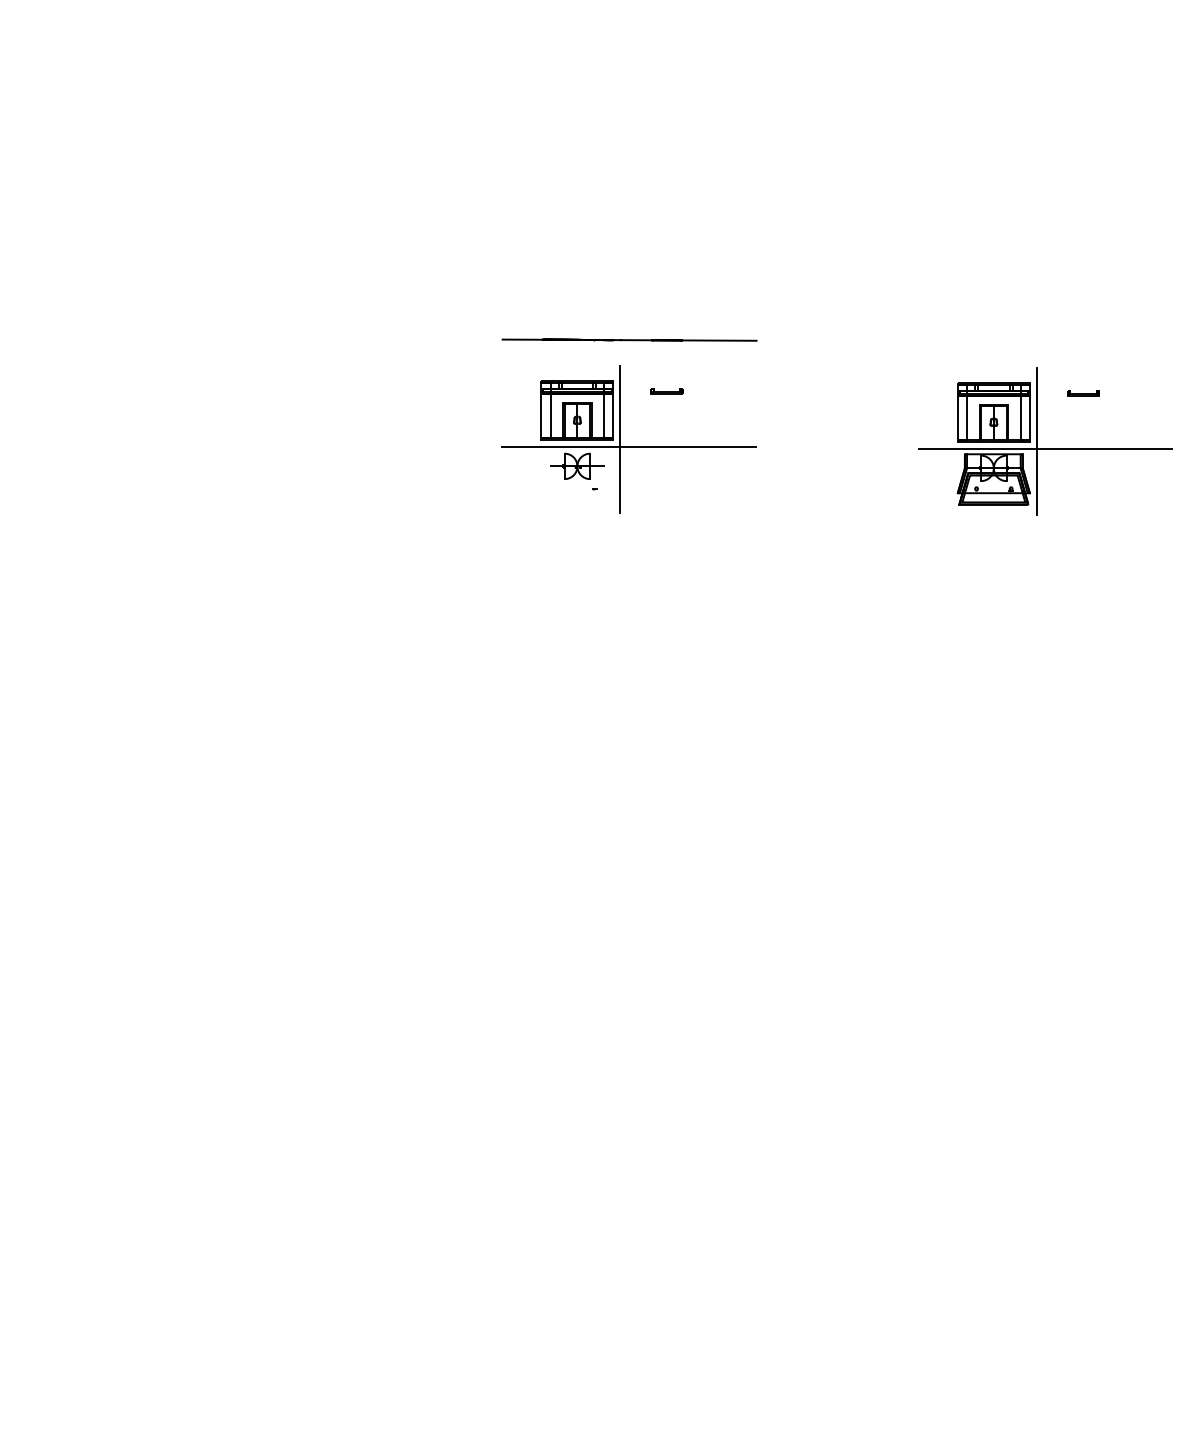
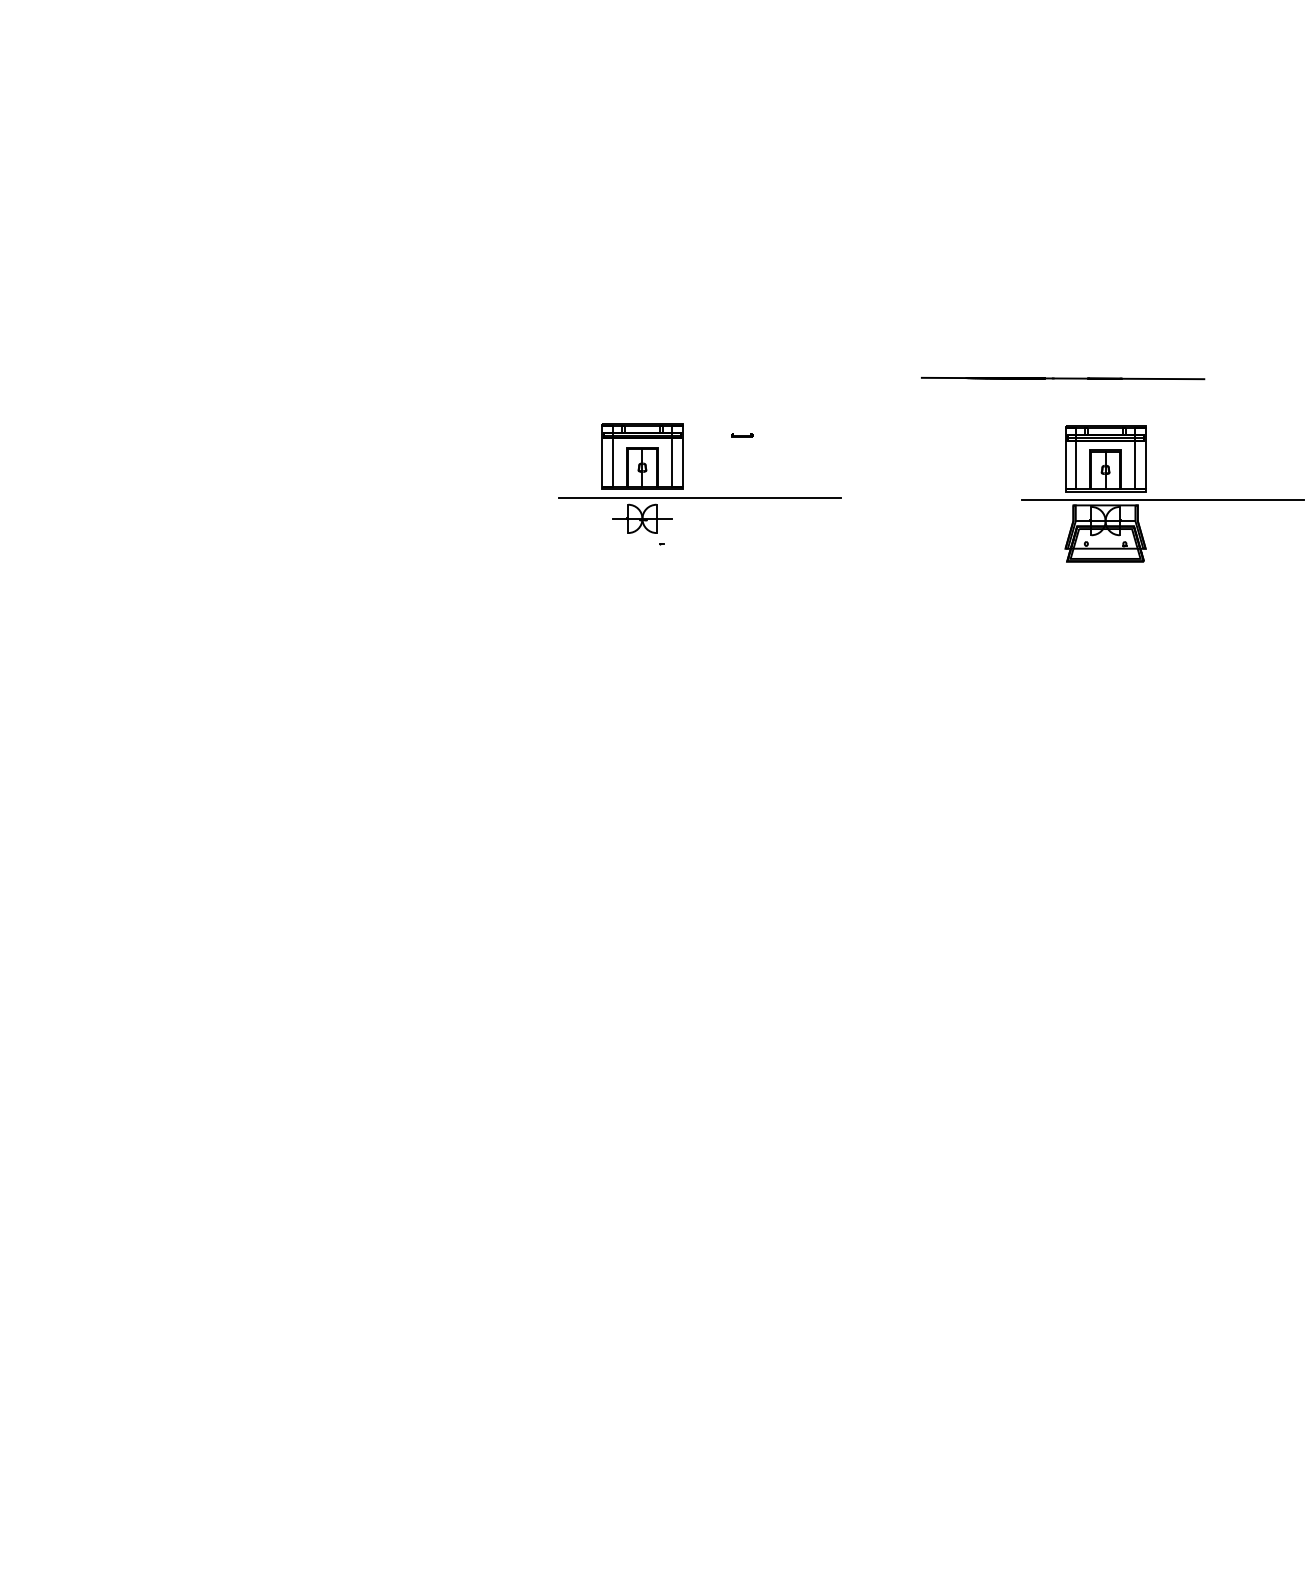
line: (629, 339) -> (1062, 377), moved
part: (666, 391) -> (741, 435), size x0.6
part: (1083, 393) -> (1205, 437), removed
line: (620, 439) -> (690, 488), removed
line: (1036, 441) -> (1153, 491), removed

